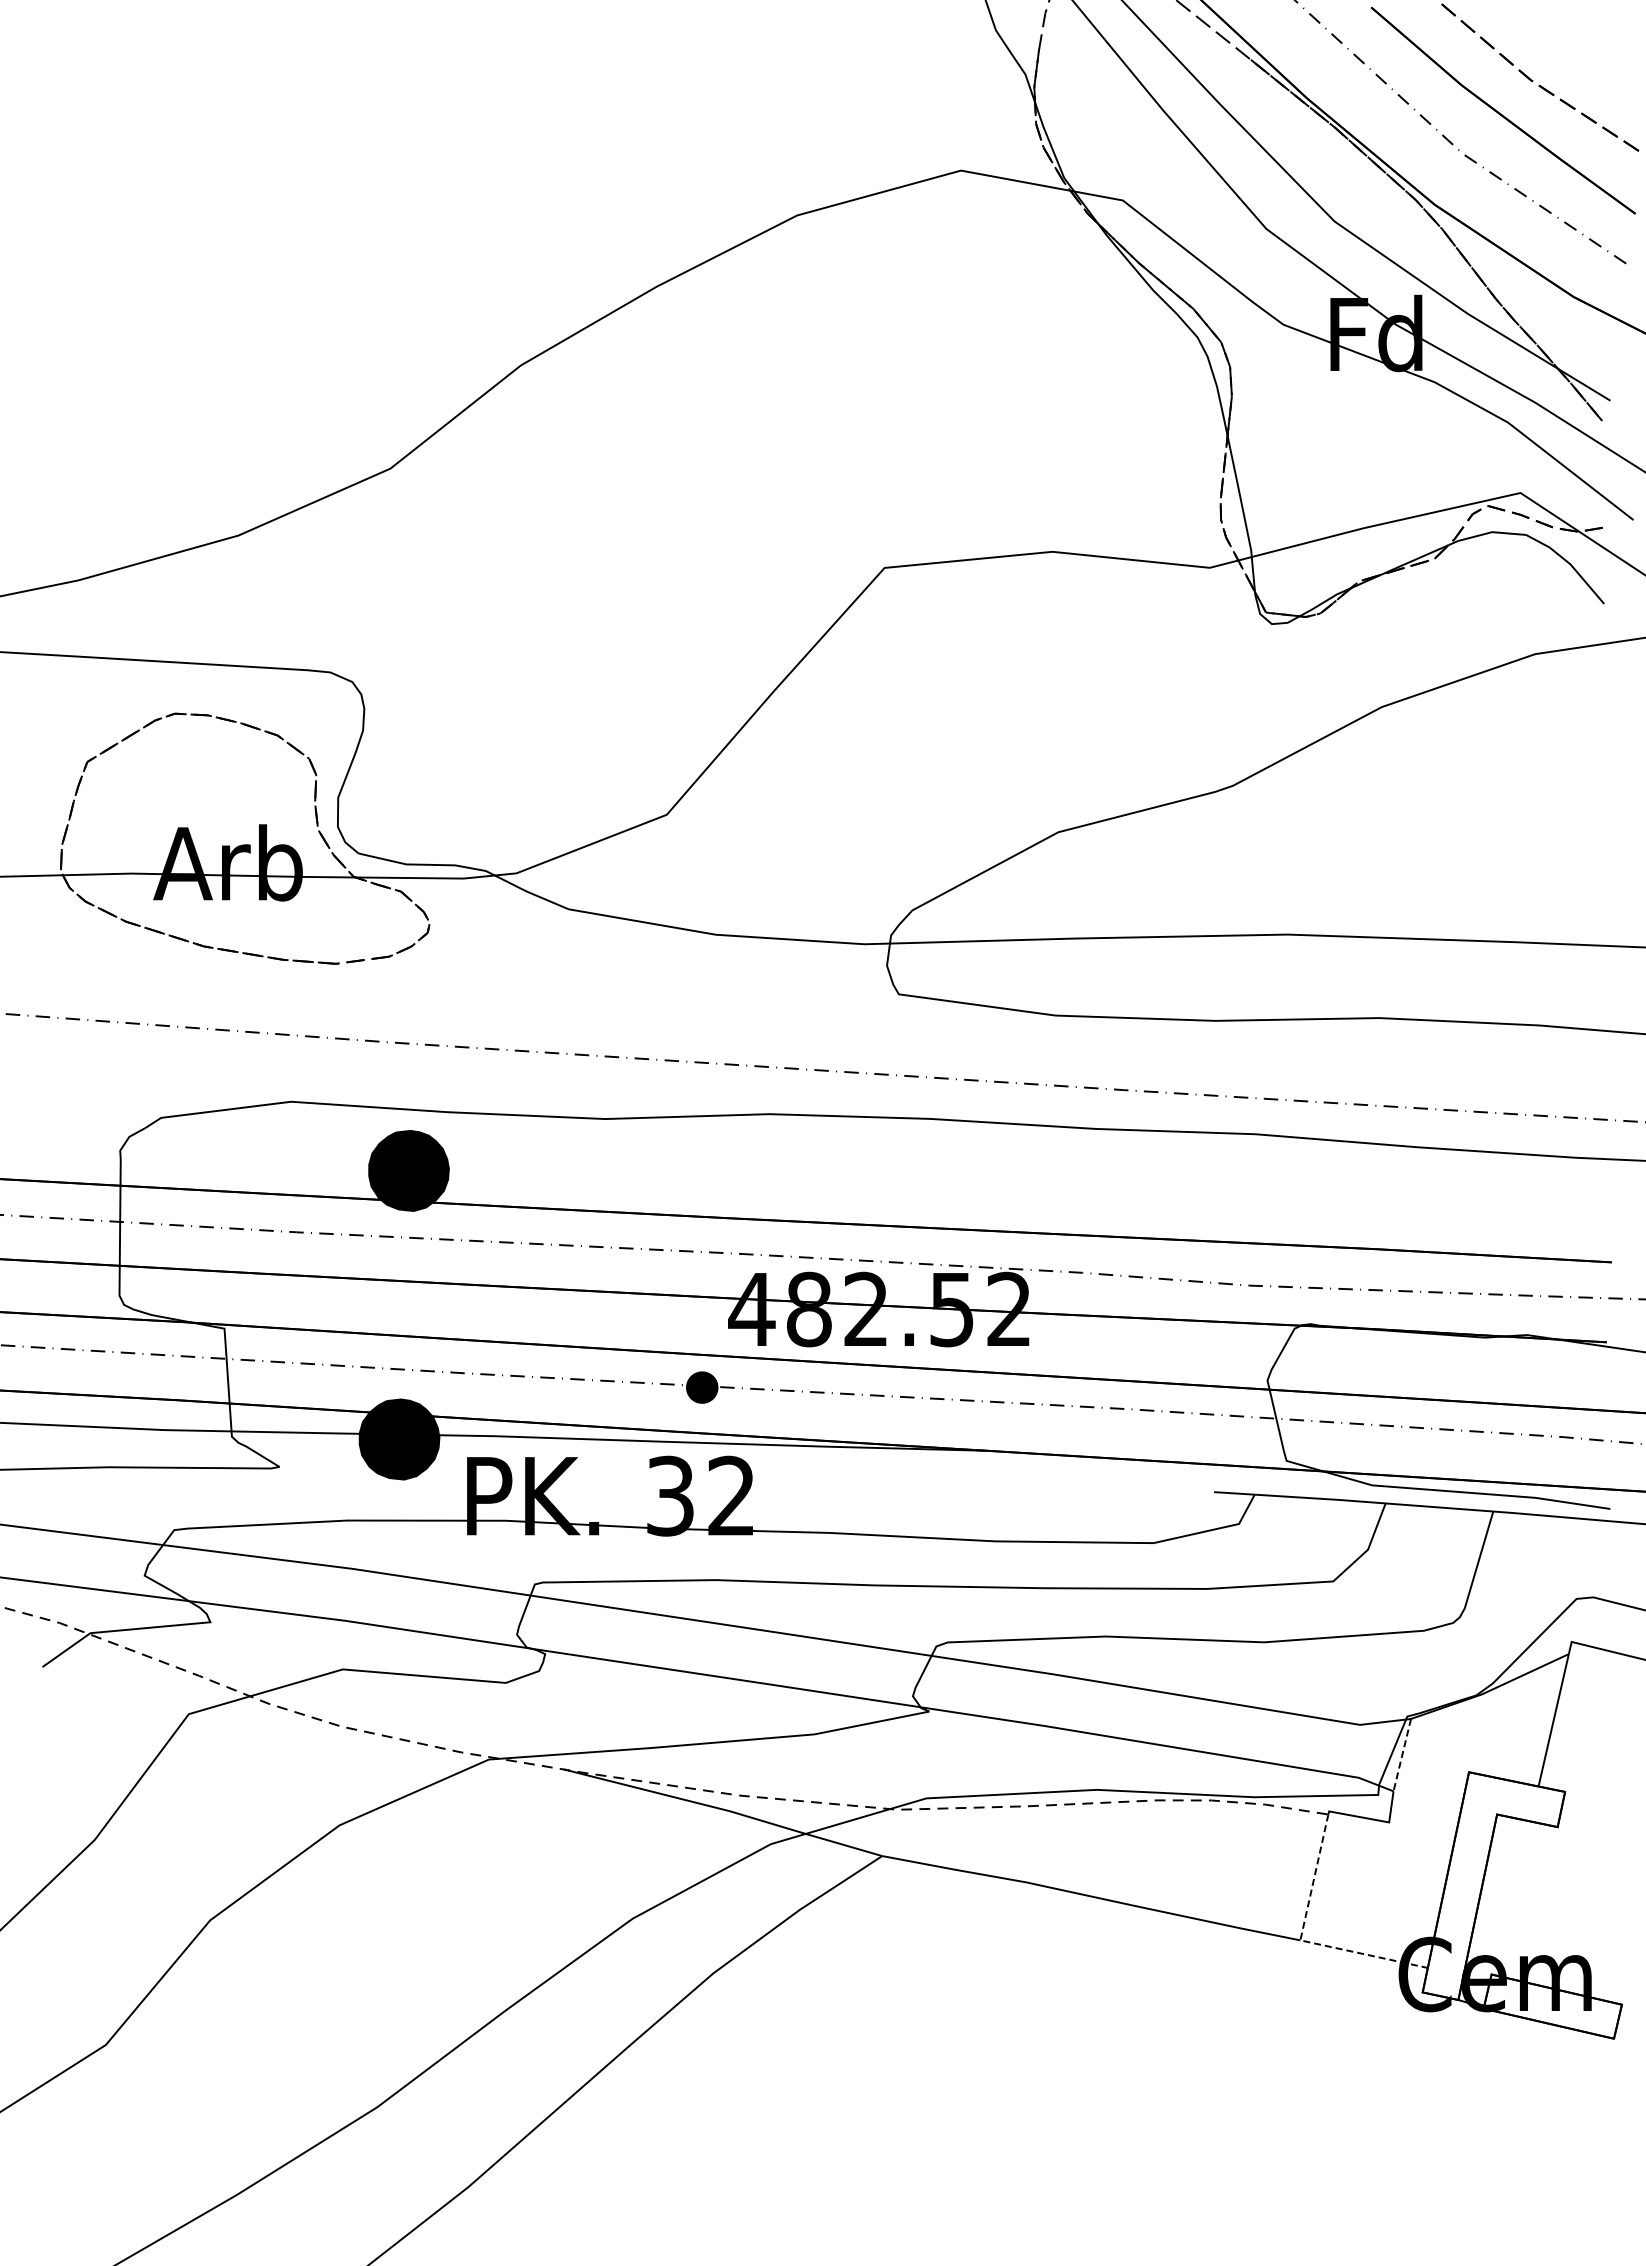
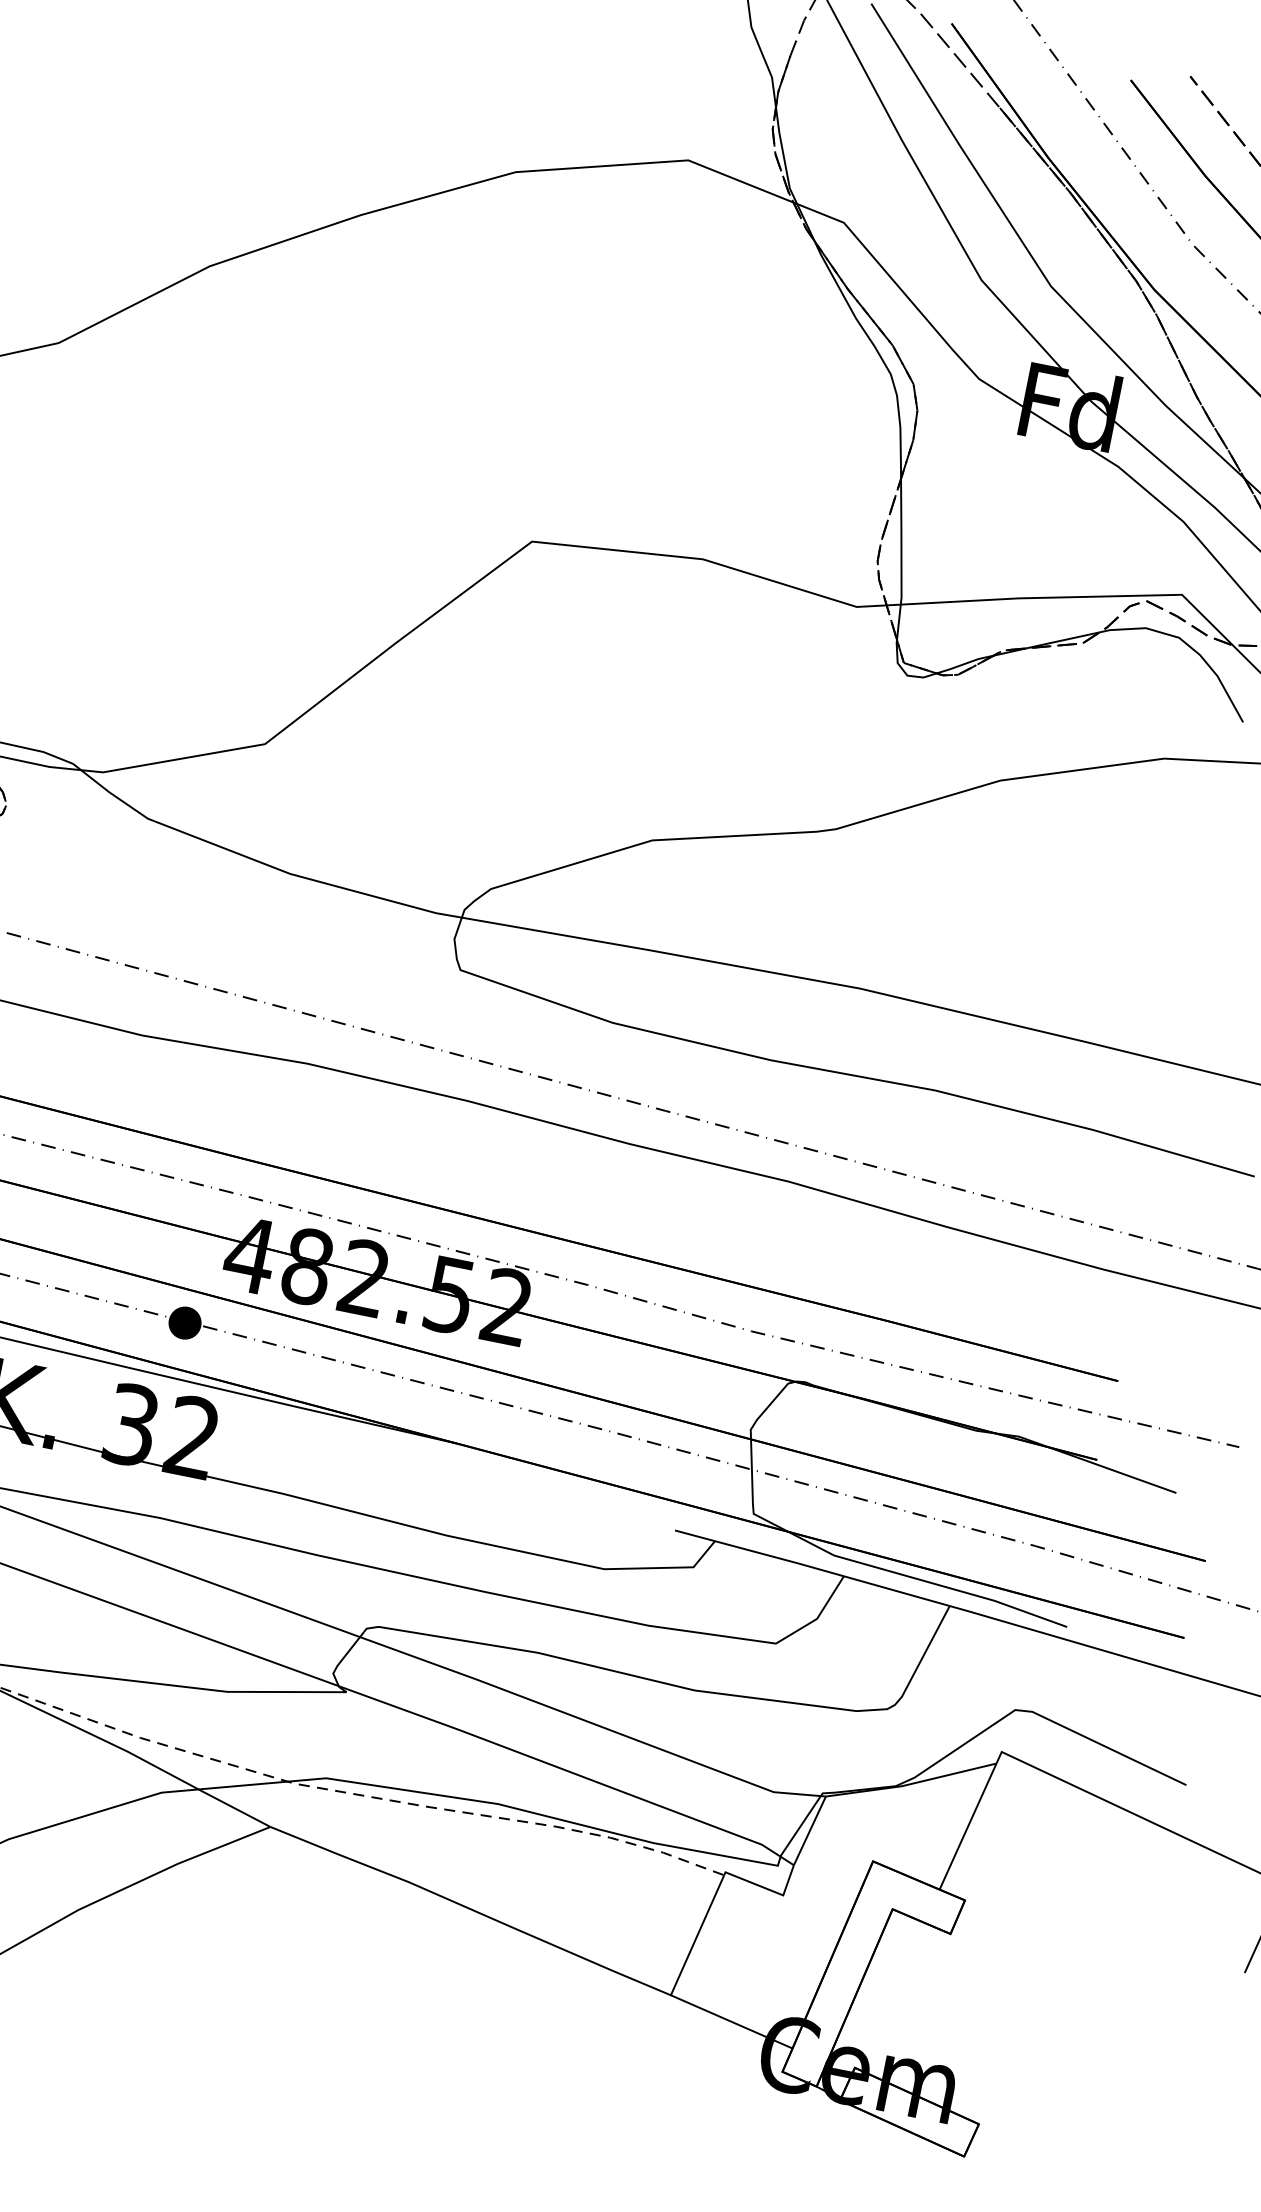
line: (1402, 1755) -> (810, 1831), dashed -> solid
line: (1301, 1940) -> (671, 1995), dashed -> solid

